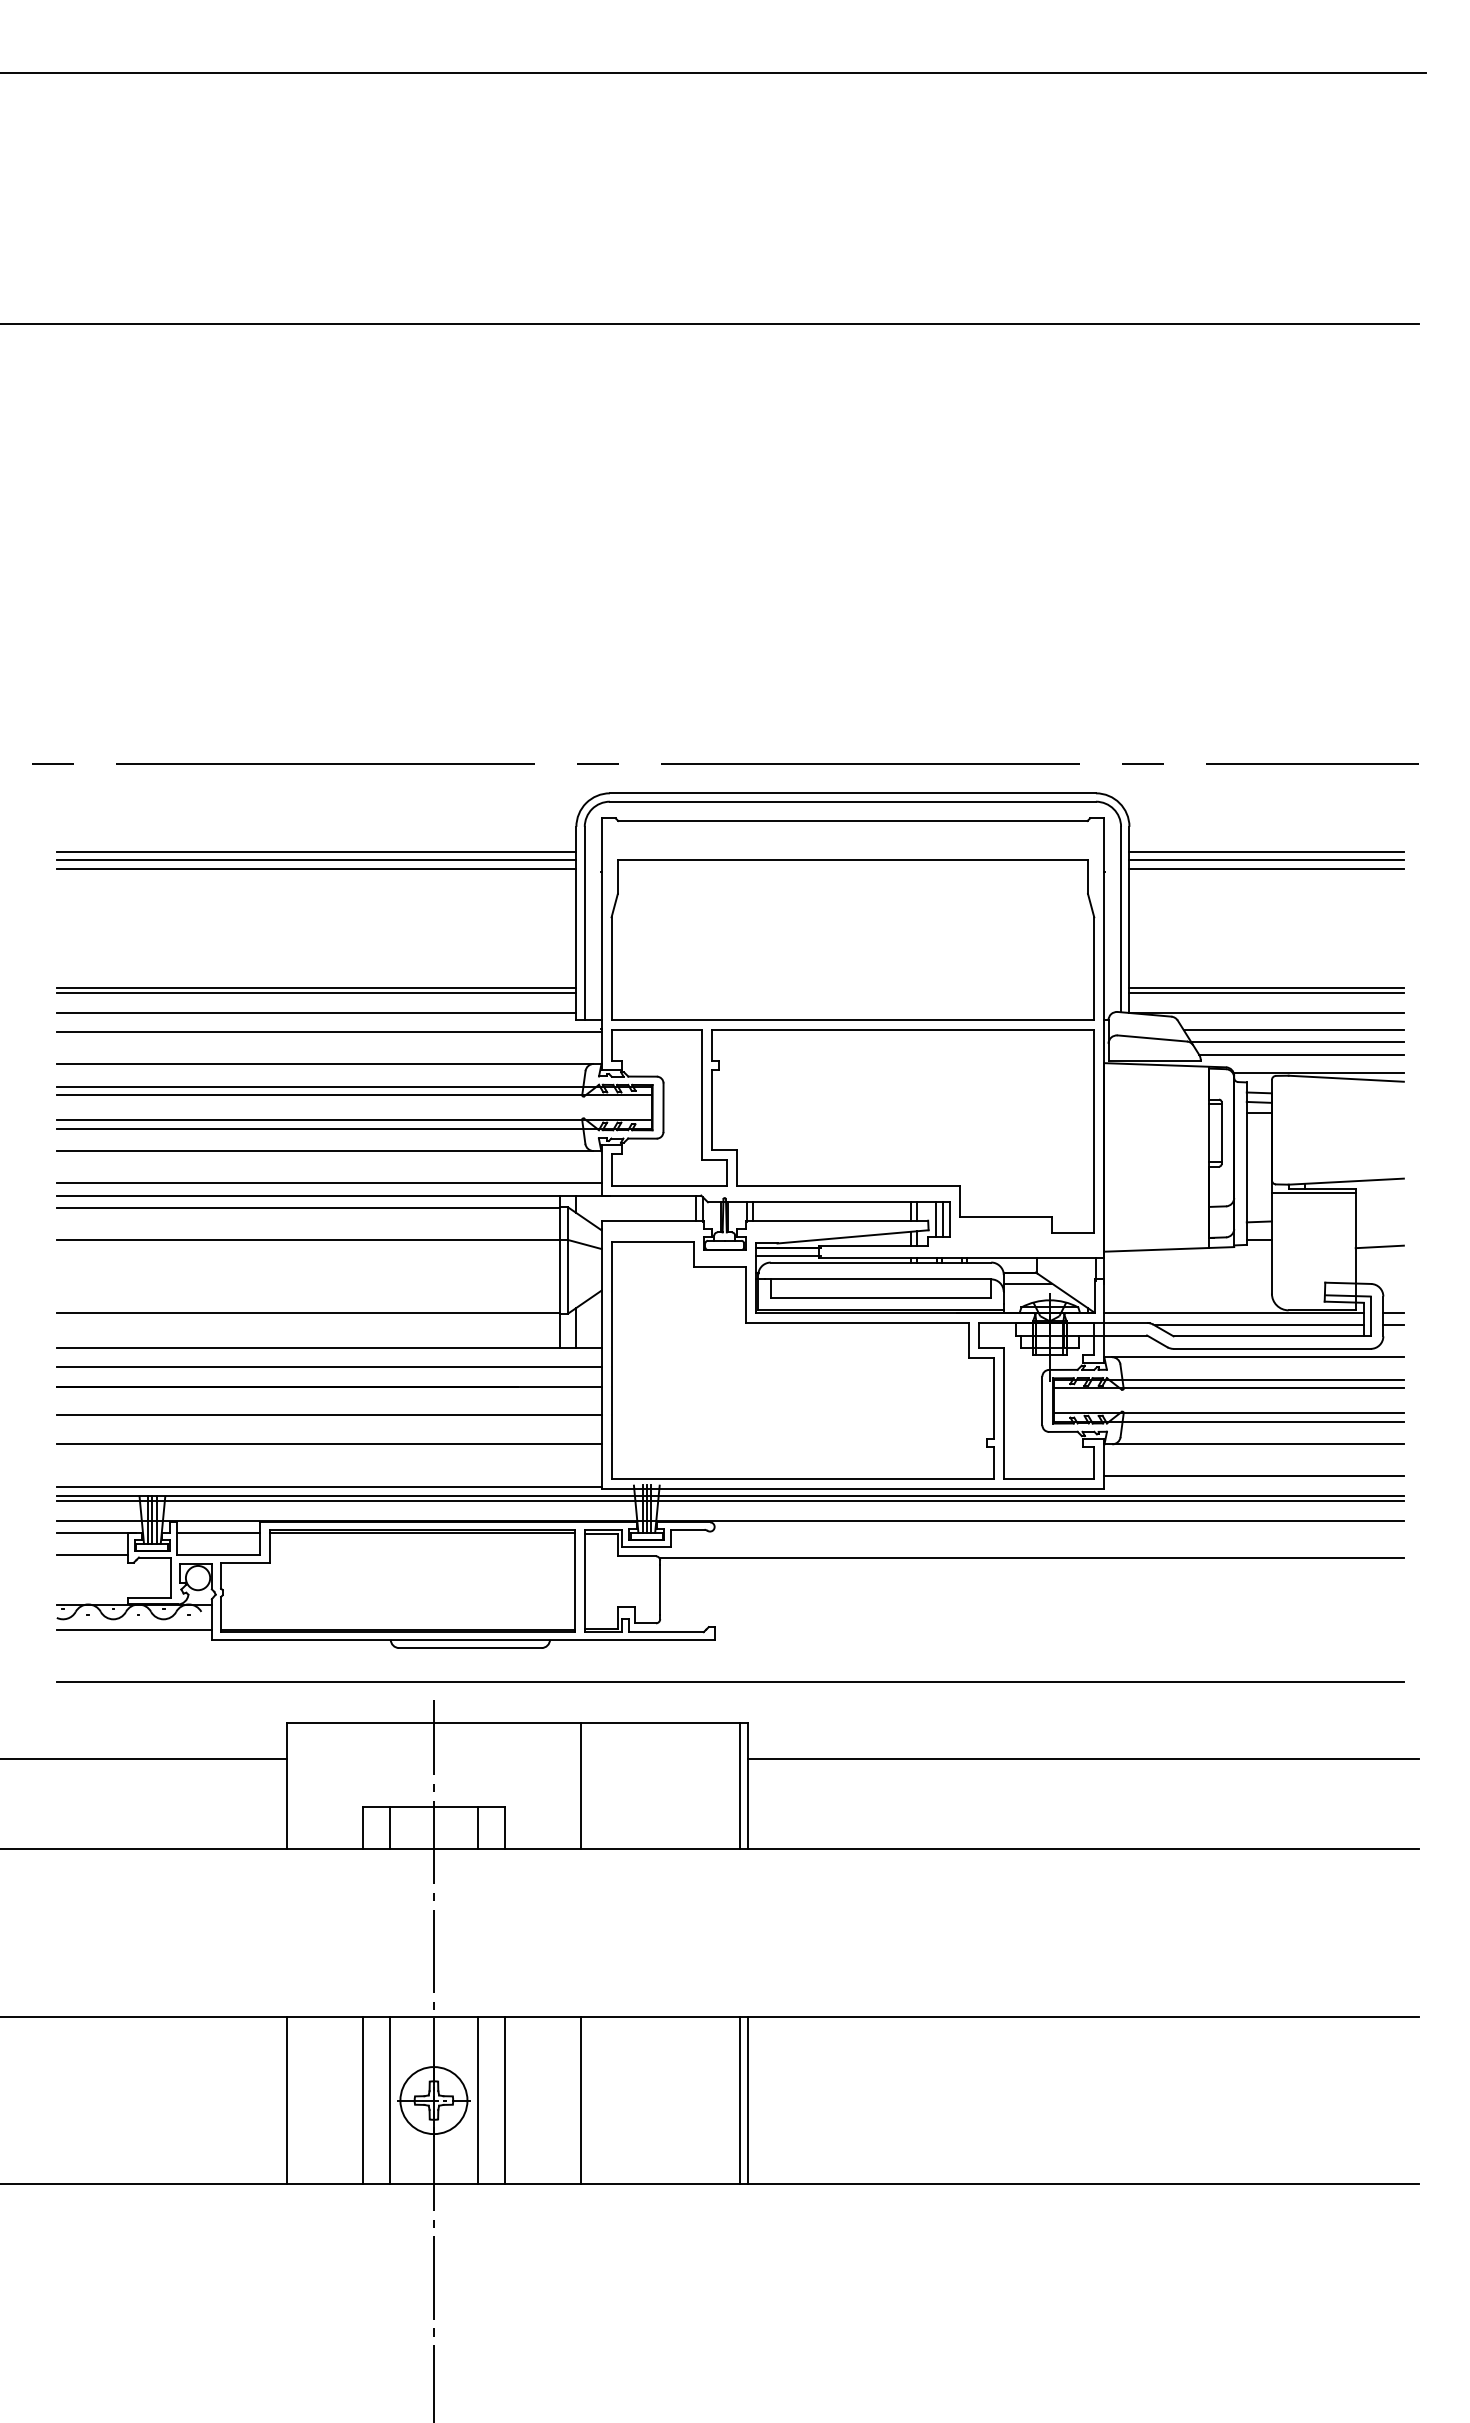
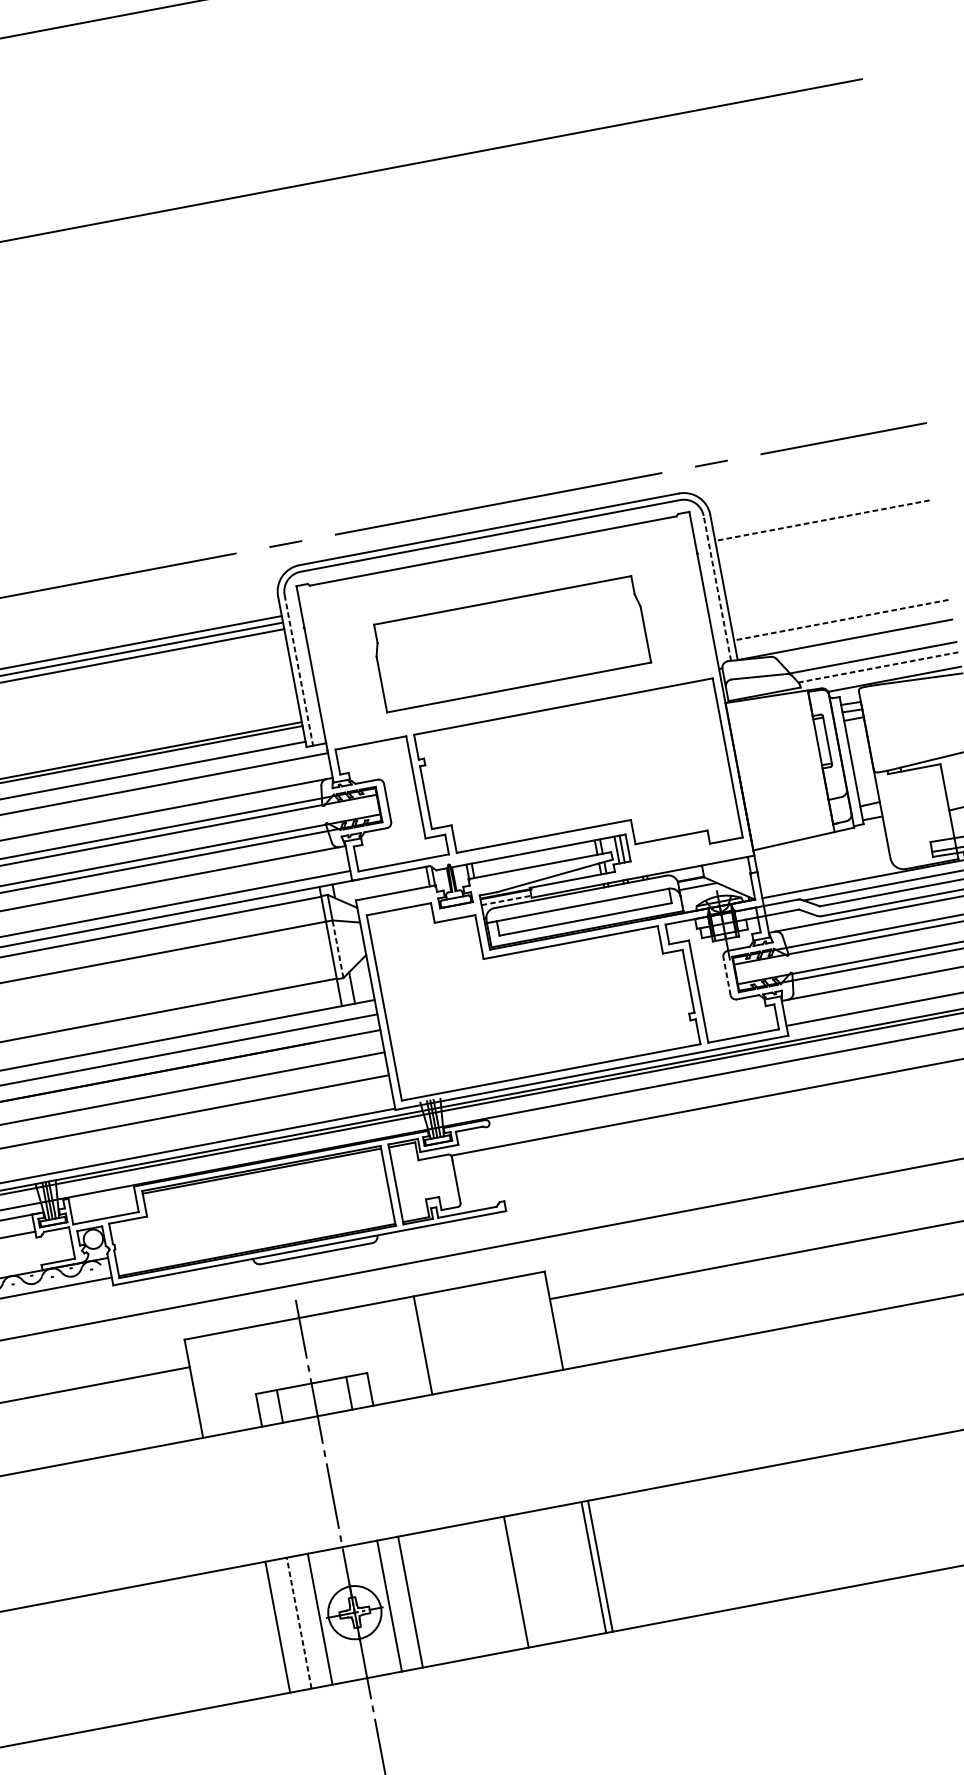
line: (1266, 851) -> (820, 513), removed
line: (1266, 860) -> (822, 520), solid -> dashed
line: (1266, 868) -> (823, 527), removed
line: (1121, 919) -> (717, 588), solid -> dashed
line: (584, 923) -> (298, 670), solid -> dashed
part: (852, 939) -> (510, 643), size x0.7
line: (1266, 987) -> (841, 620), solid -> dashed
line: (1266, 992) -> (841, 623), removed
line: (1293, 1030) -> (868, 649), removed
line: (1301, 1054) -> (878, 667), solid -> dashed
line: (1313, 1192) -> (908, 773), removed
line: (788, 1255) -> (507, 900), solid -> dashed
line: (568, 1276) -> (338, 948), solid -> dashed
line: (1042, 1400) -> (727, 975), solid -> dashed
line: (218, 1533) -> (102, 1201), removed
line: (739, 1786) -> (547, 1322), removed
line: (287, 2100) -> (277, 1627), moved
line: (362, 2100) -> (299, 1623), solid -> dashed
line: (580, 2100) -> (516, 1582), moved

